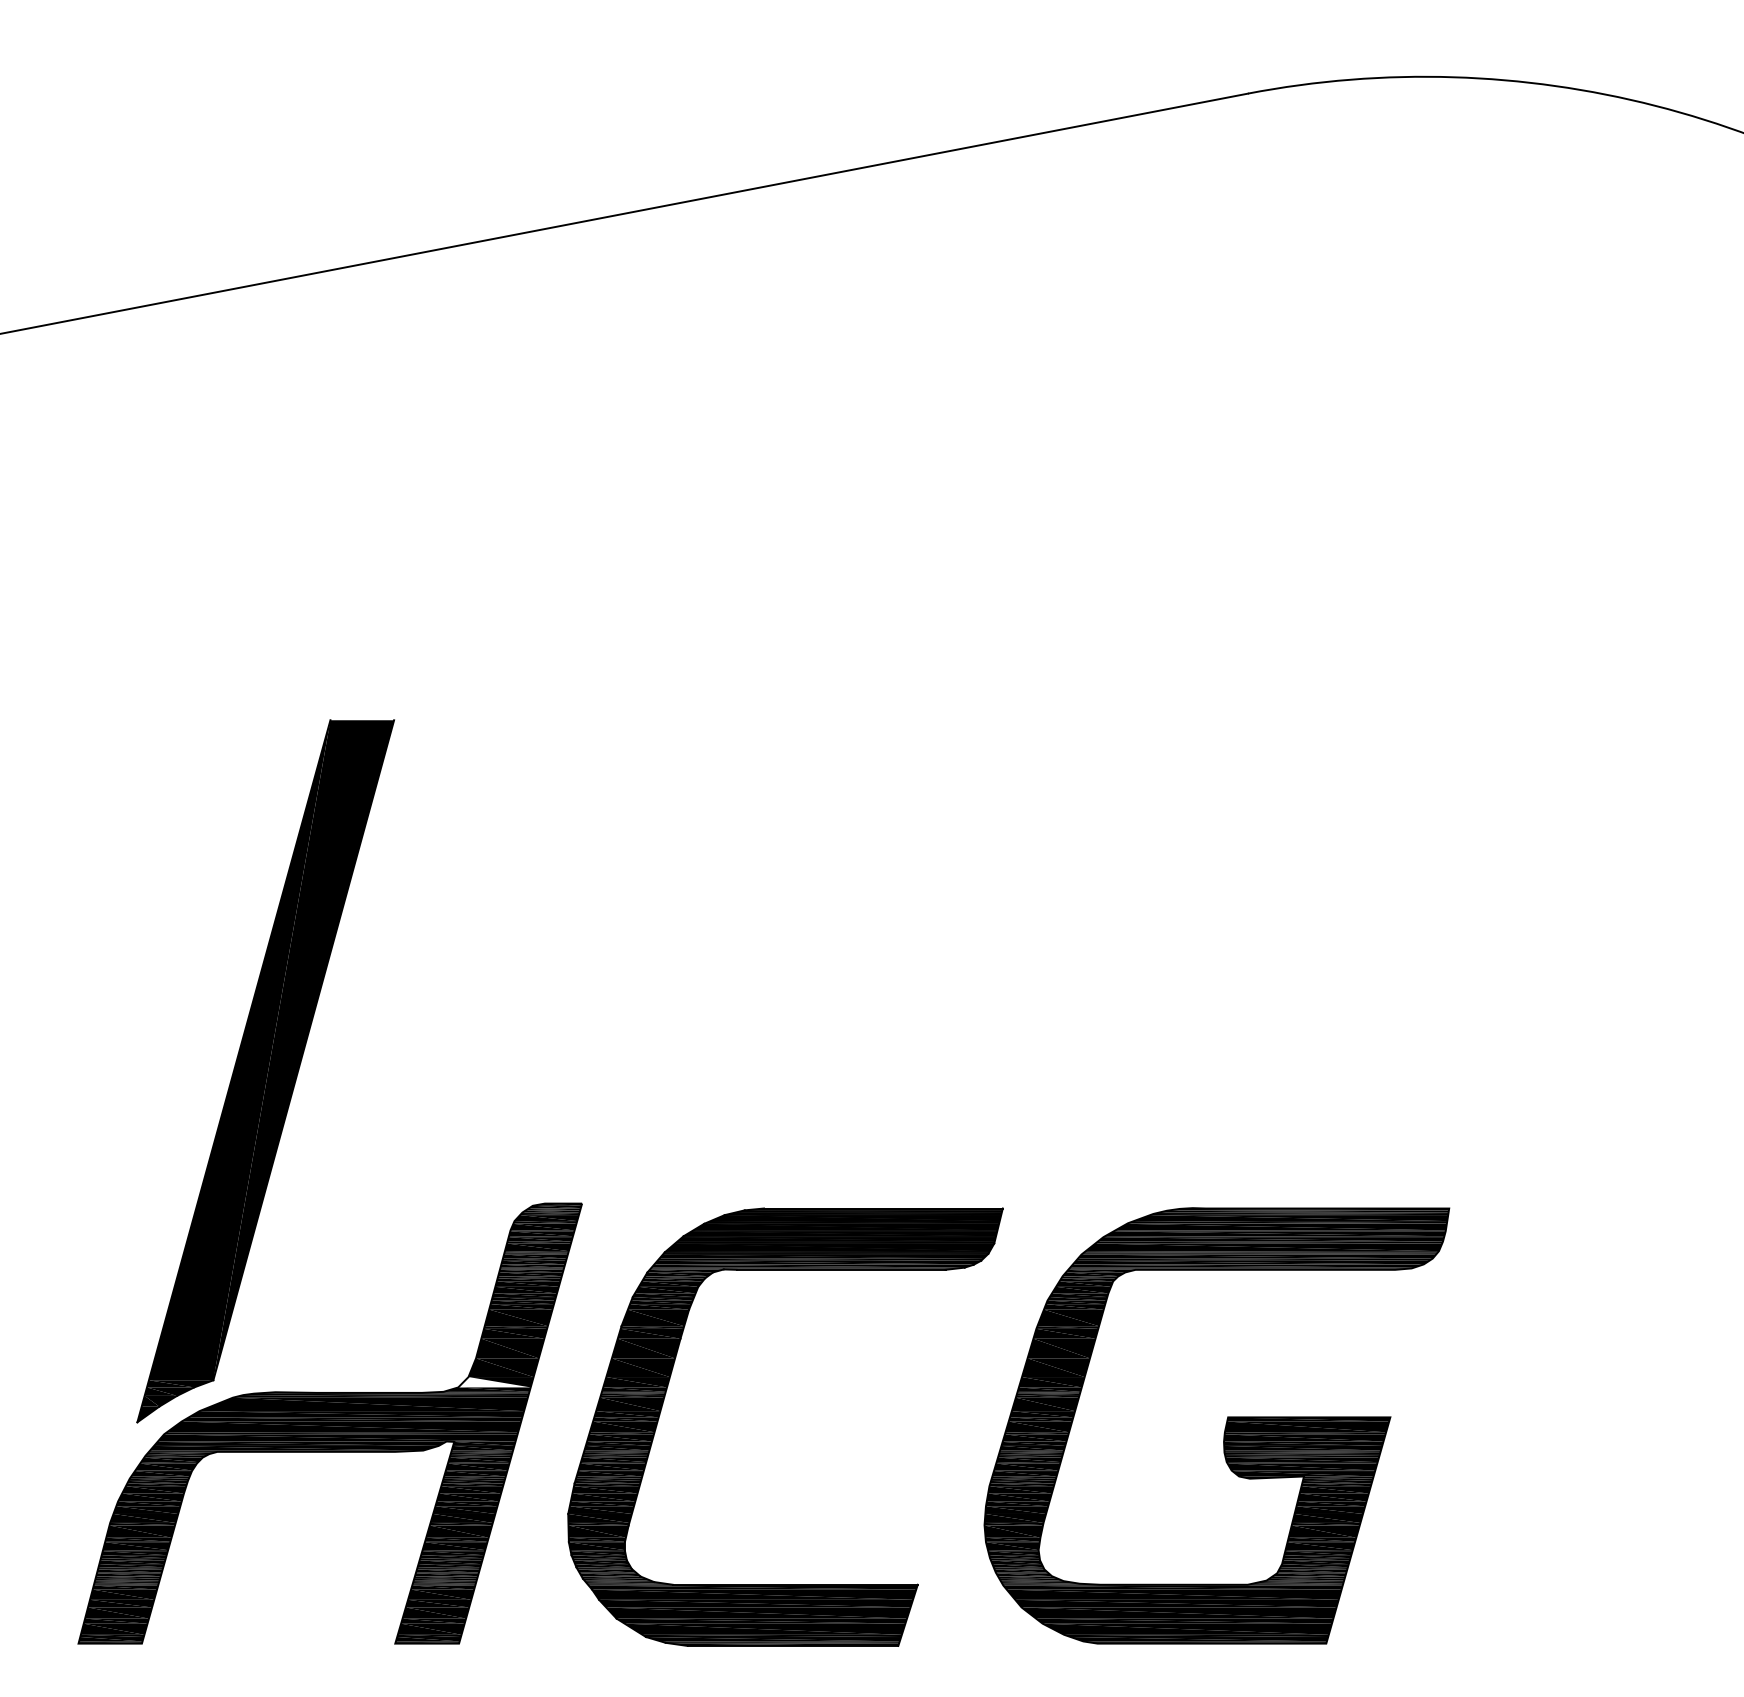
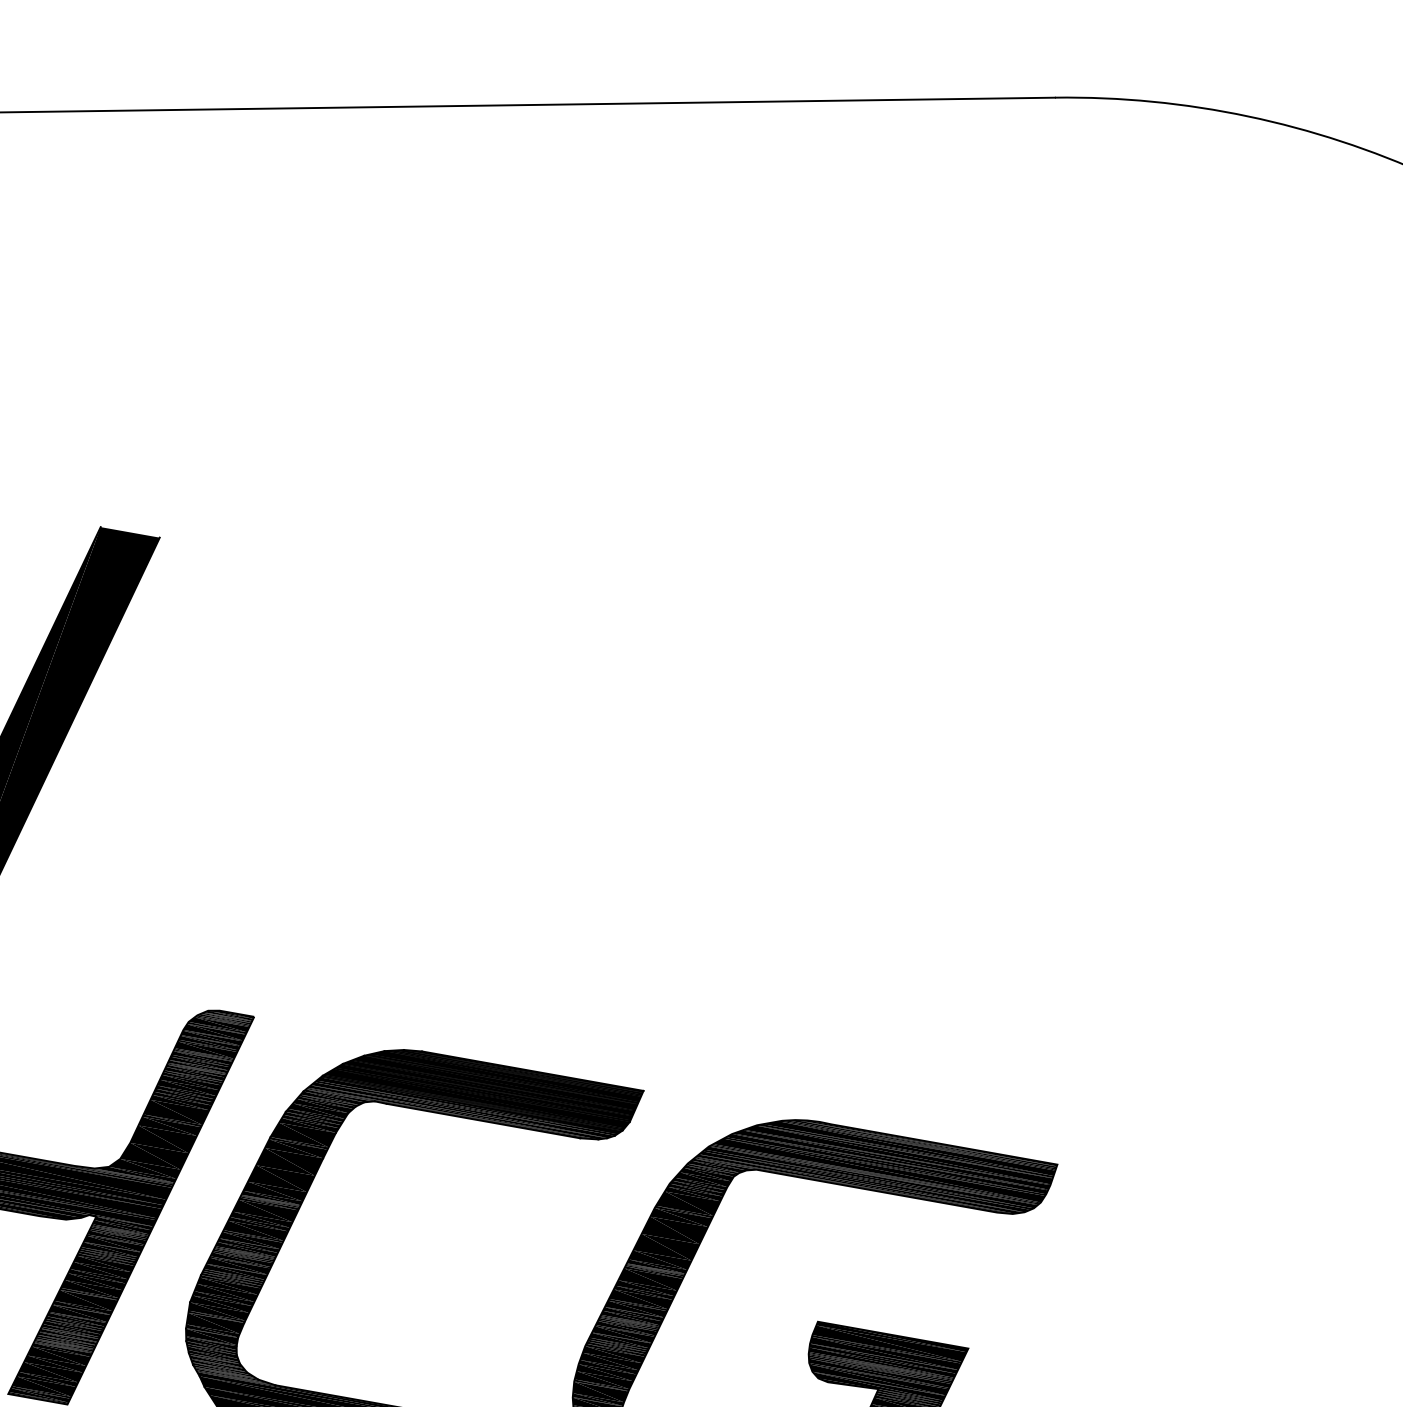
fill: (494, 1382) -> (143, 1168), added

